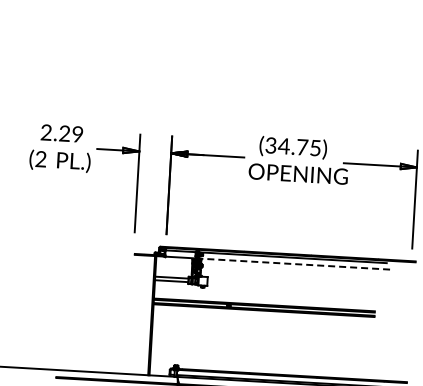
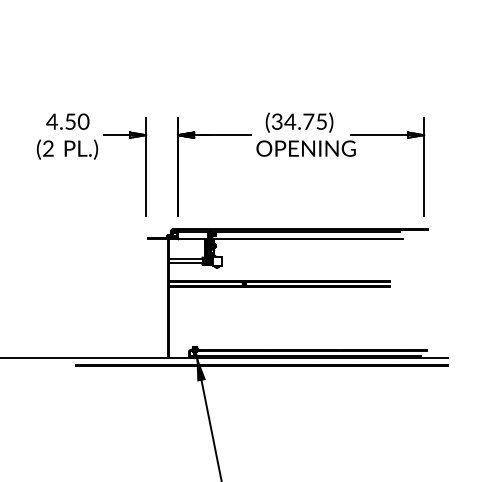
text: (61, 133) -> (67, 121), 2.29 -> 4.50
line: (293, 263) -> (306, 238), dashed -> solid

